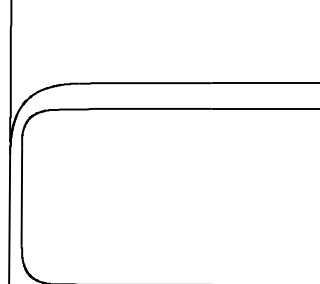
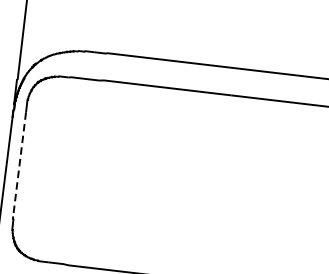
line: (21, 196) -> (19, 164), solid -> dashed

